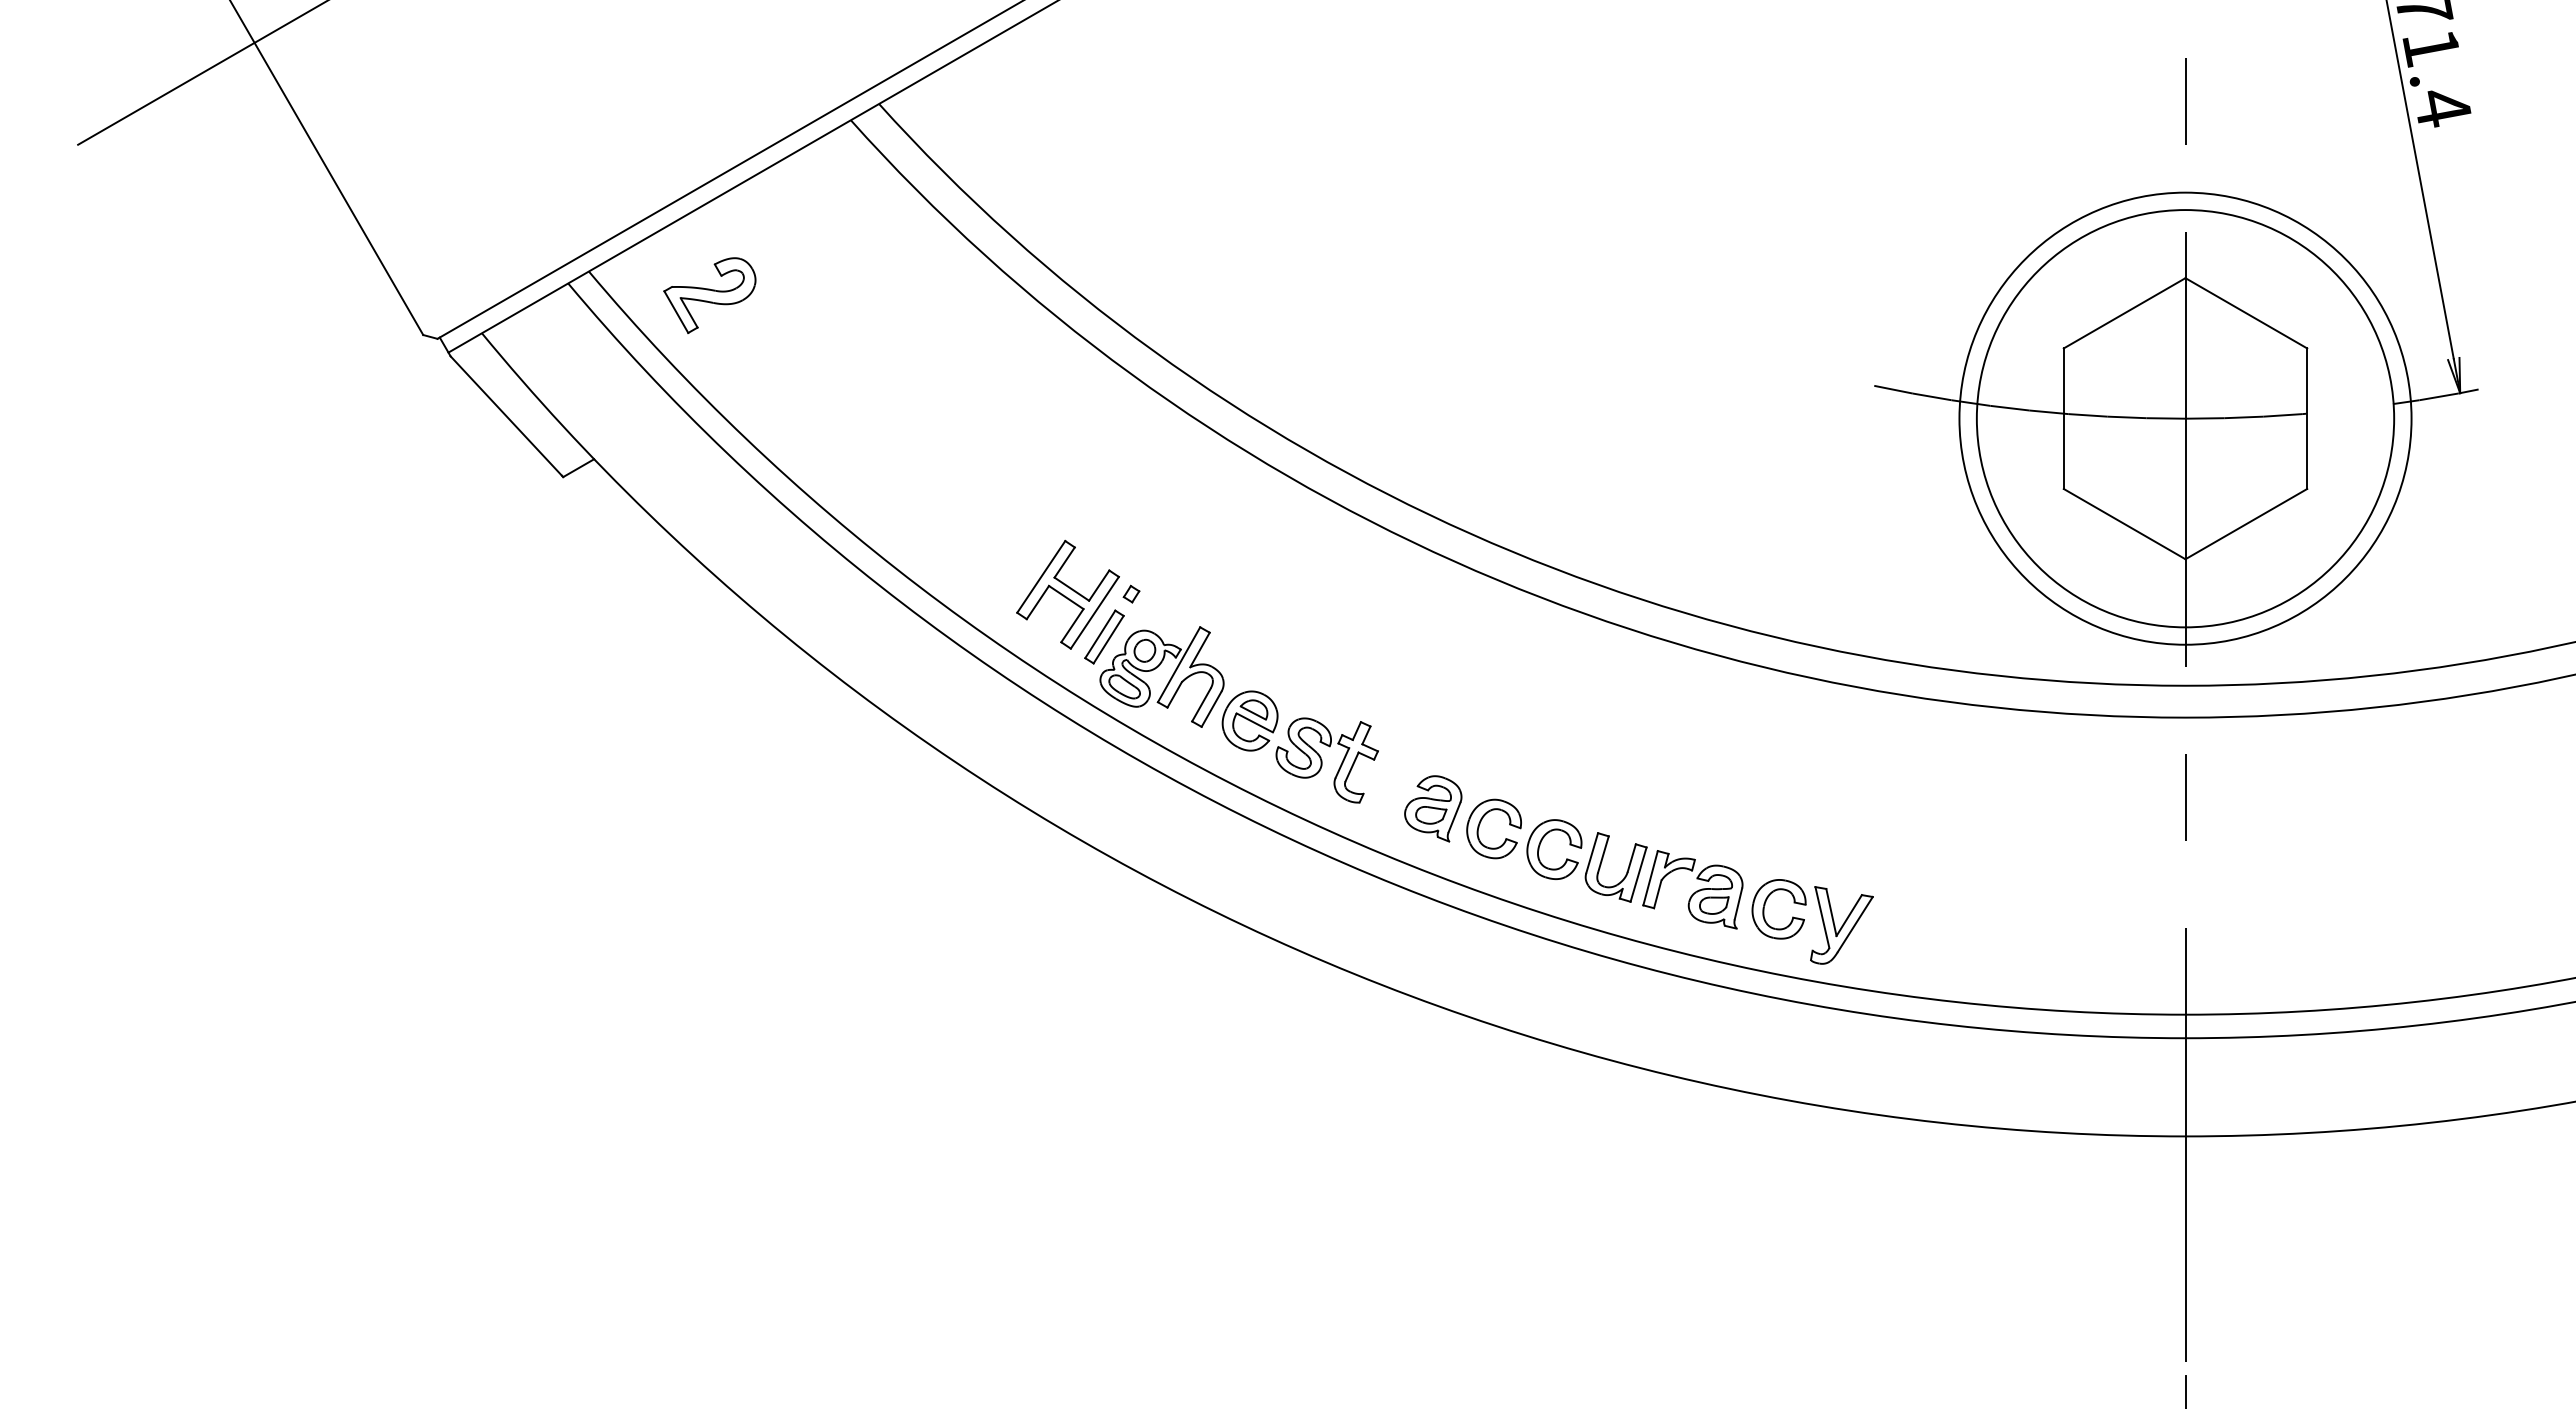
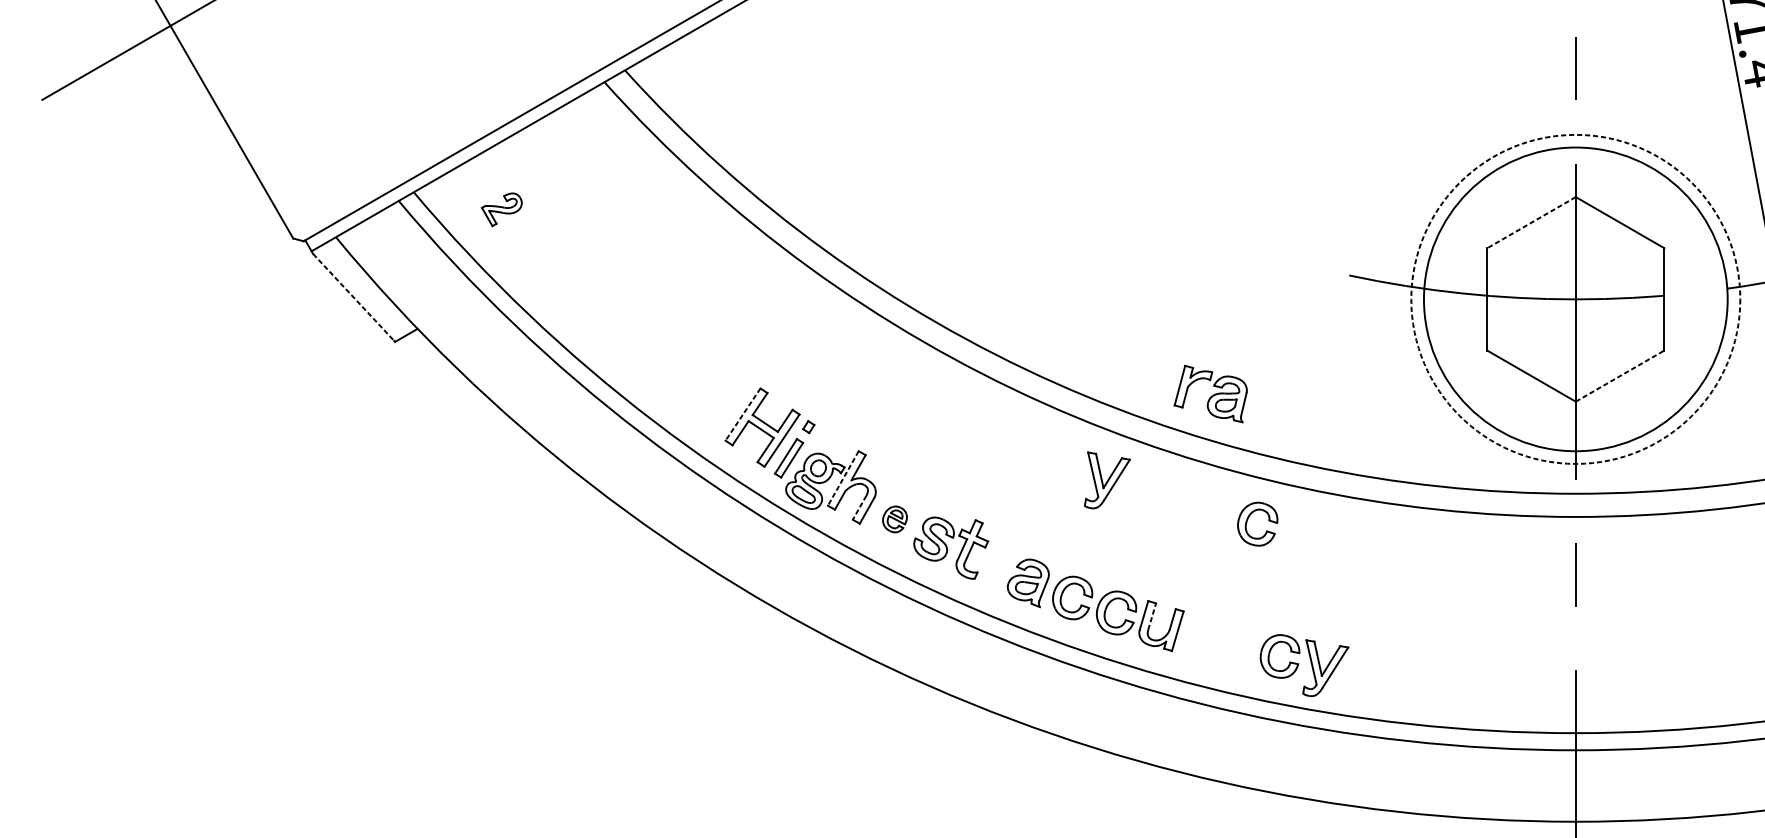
part: (709, 295) -> (501, 209), size x0.6
line: (2124, 313) -> (1531, 222), solid -> dashed
line: (506, 416) -> (353, 297), solid -> dashed
circle: (2185, 418) -> (1575, 299), solid -> dashed
line: (2246, 523) -> (1620, 375), solid -> dashed
line: (1041, 577) -> (743, 414), solid -> dashed
line: (1178, 665) -> (842, 479), solid -> dashed
part: (1541, 667) -> (1107, 480), added
line: (1201, 705) -> (859, 508), solid -> dashed
part: (1249, 720) -> (894, 519), size x0.6
part: (1734, 723) -> (1247, 521), added
line: (1603, 854) -> (1152, 616), solid -> dashed
part: (1692, 889) -> (1210, 393), moved

